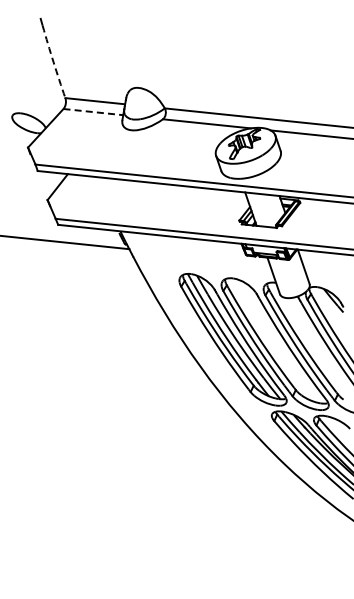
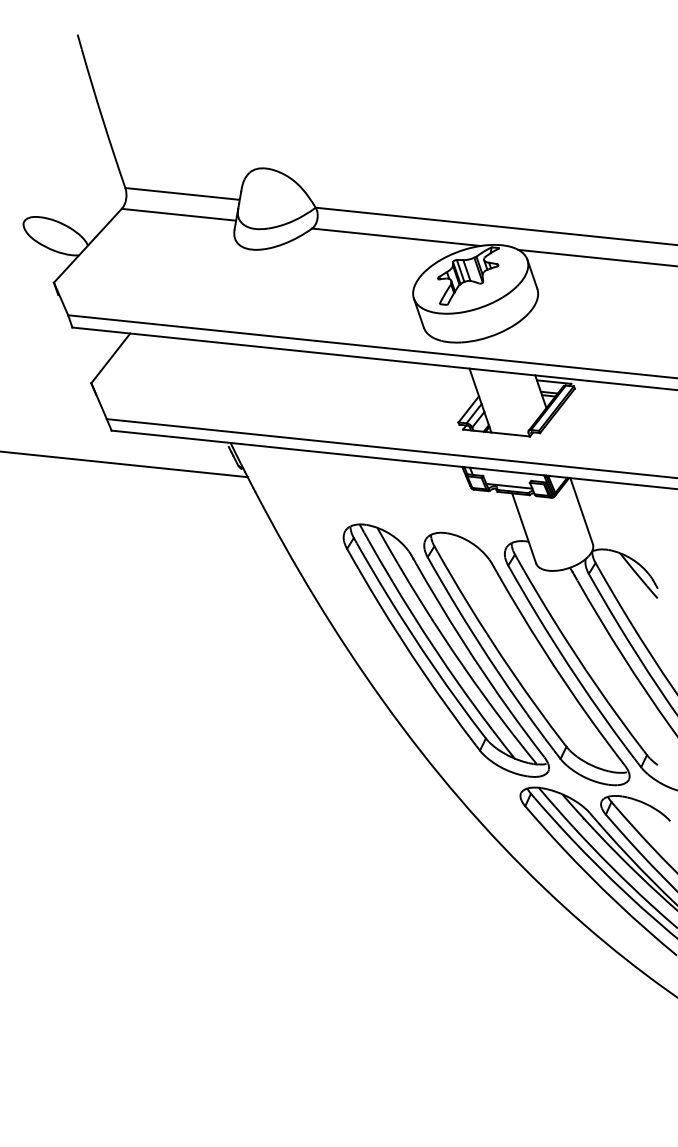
arc: (53, 62) -> (102, 119), dashed -> solid
line: (93, 112) -> (179, 215), dashed -> solid

